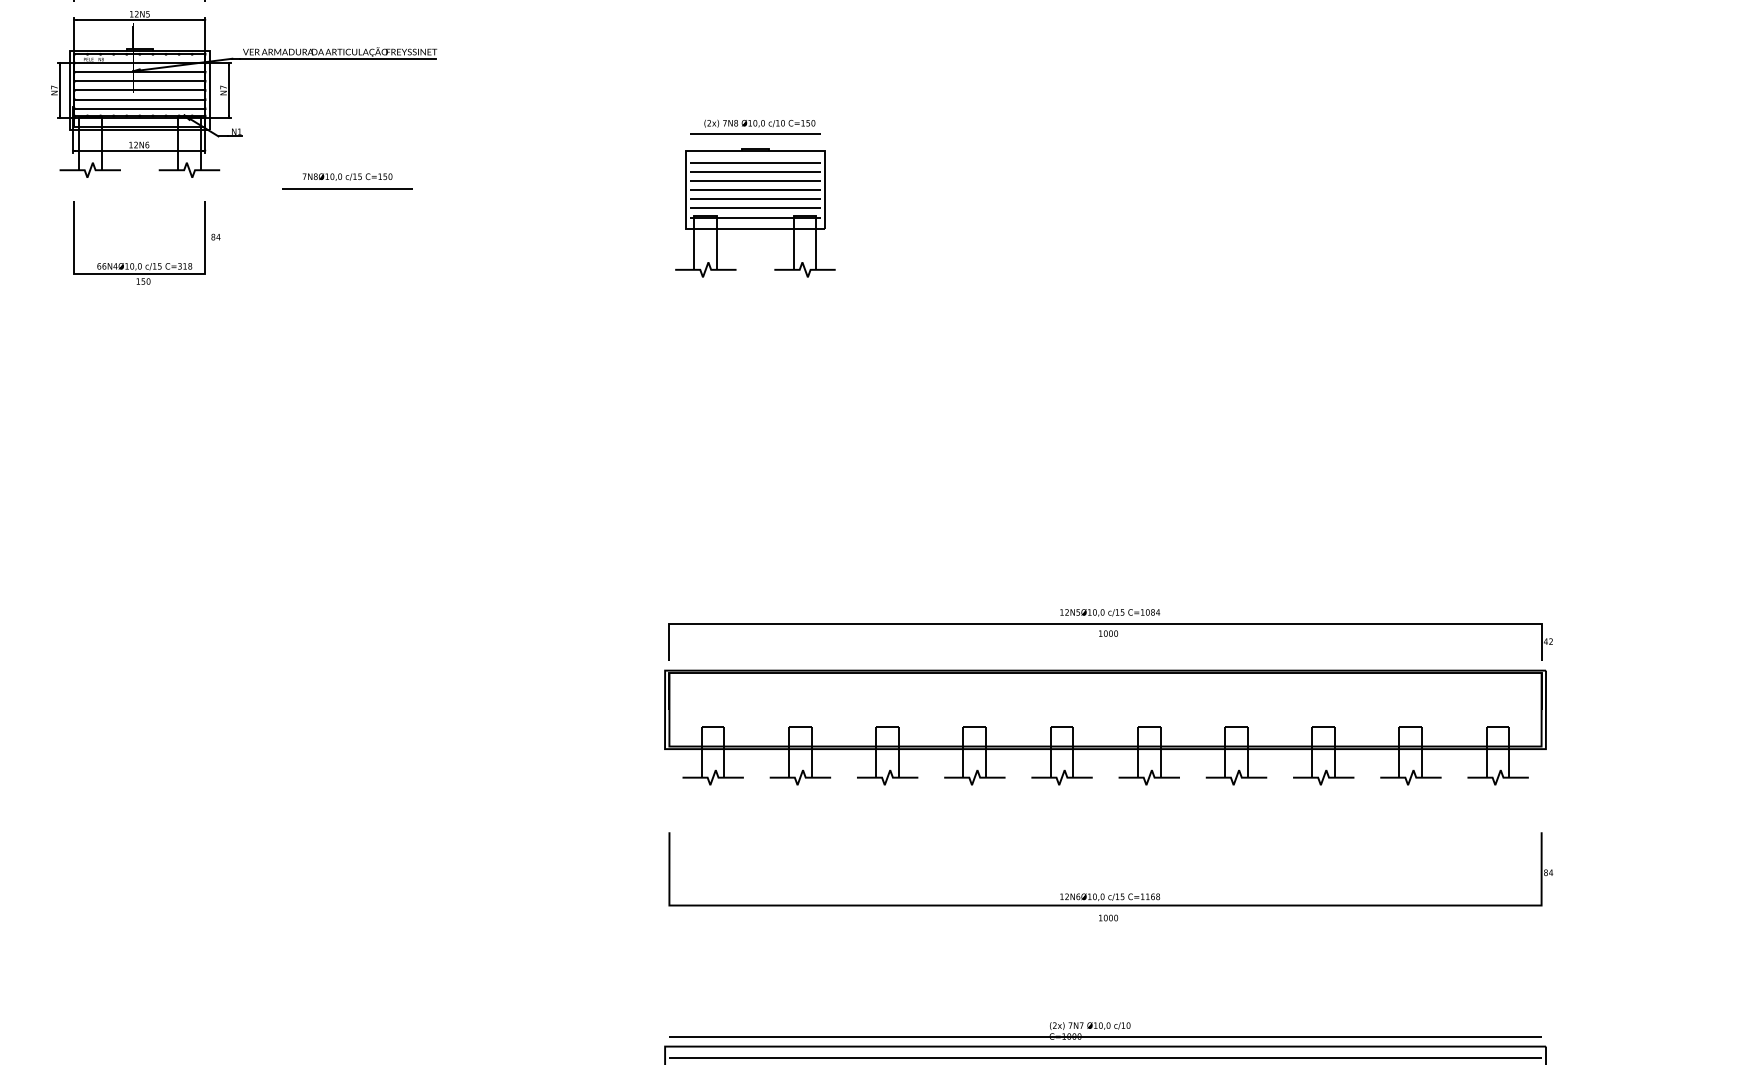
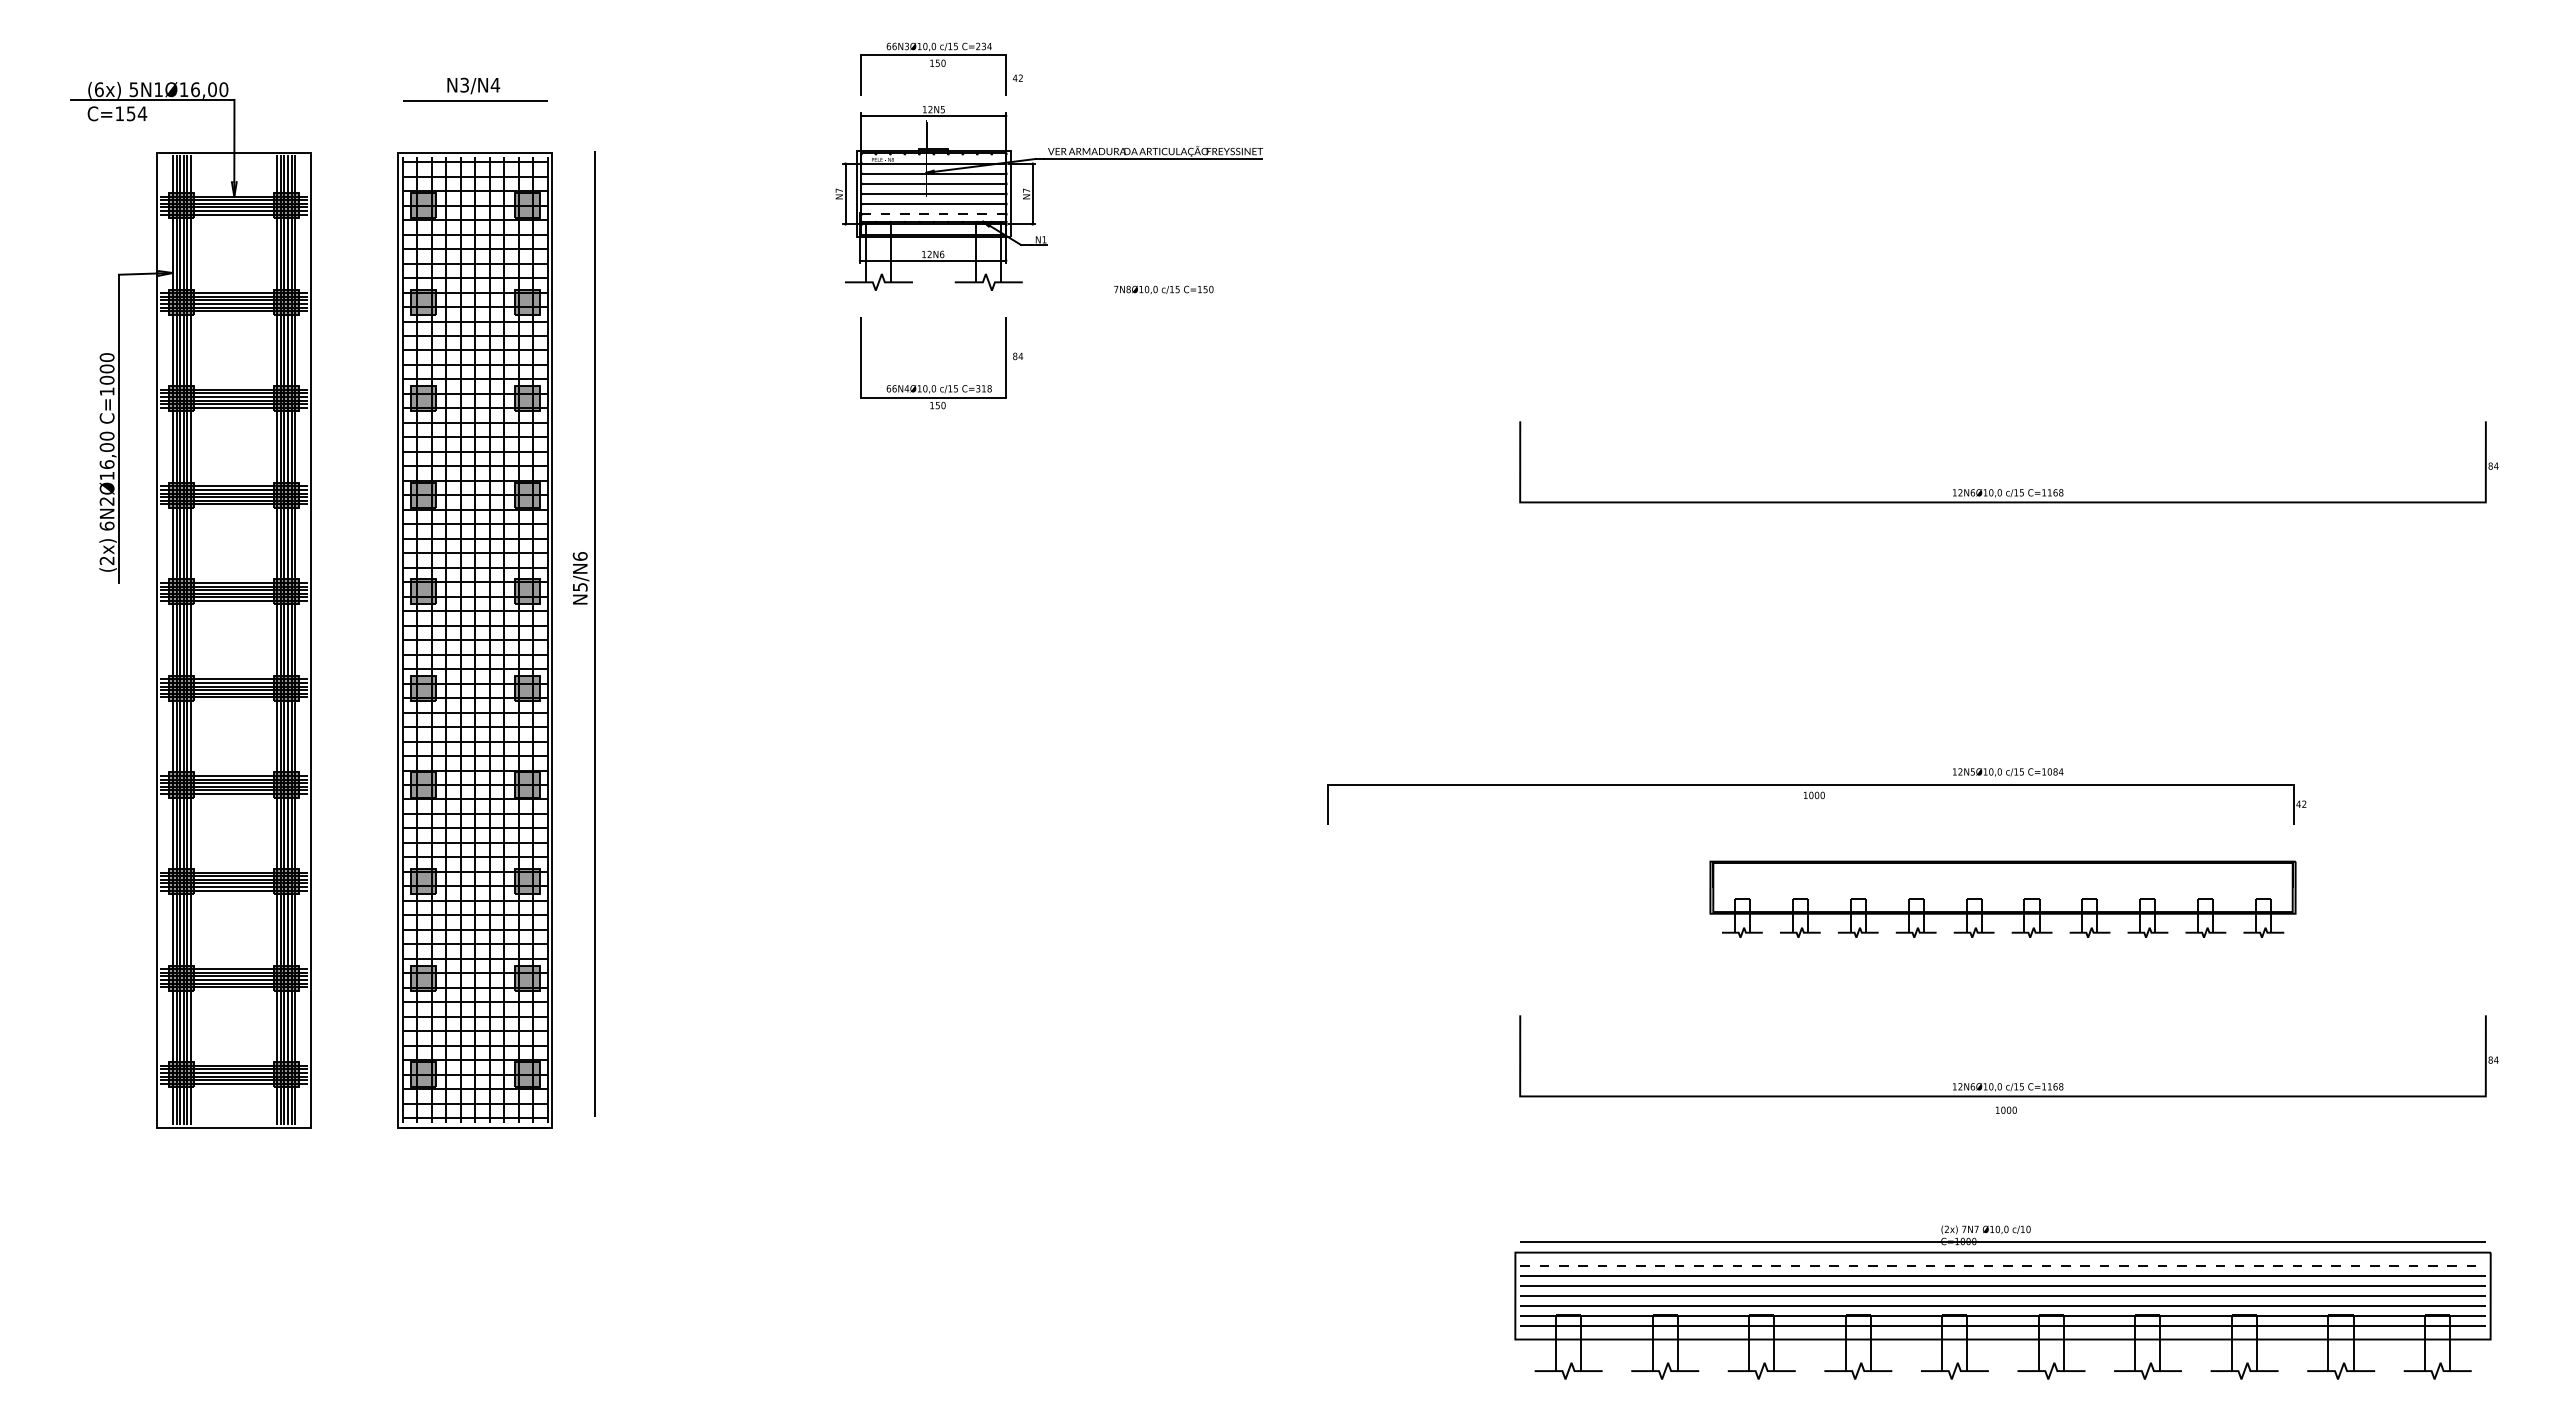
line: (140, 108) -> (934, 214), solid -> dashed
part: (755, 127) -> (1615, 234), removed
line: (347, 188) -> (1163, 302), removed
part: (755, 212) -> (1615, 329), removed
part: (1114, 357) -> (2012, 489), added
part: (1110, 641) -> (1816, 804), moved
part: (1105, 727) -> (2002, 899), size x0.6
line: (1105, 1058) -> (2003, 1265), solid -> dashed

